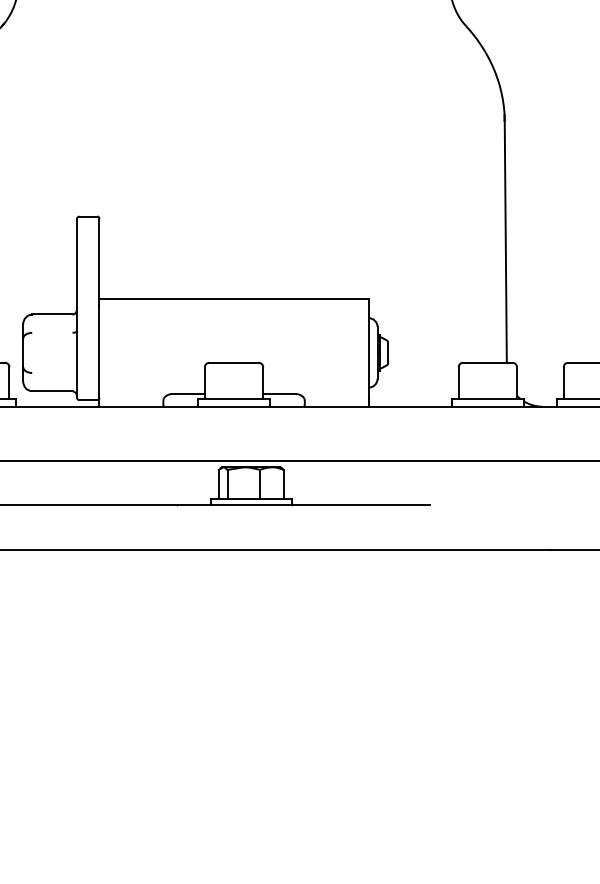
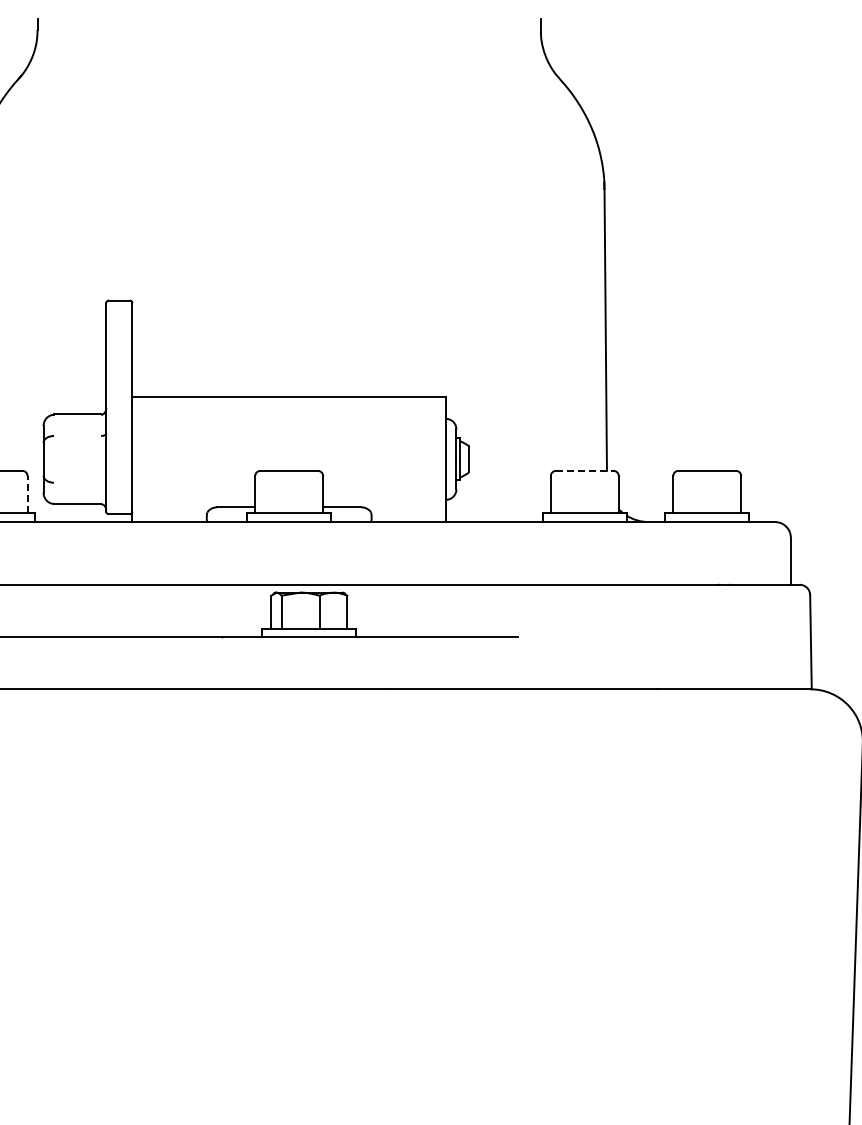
line: (487, 362) -> (584, 470), solid -> dashed
line: (9, 382) -> (27, 493), solid -> dashed

